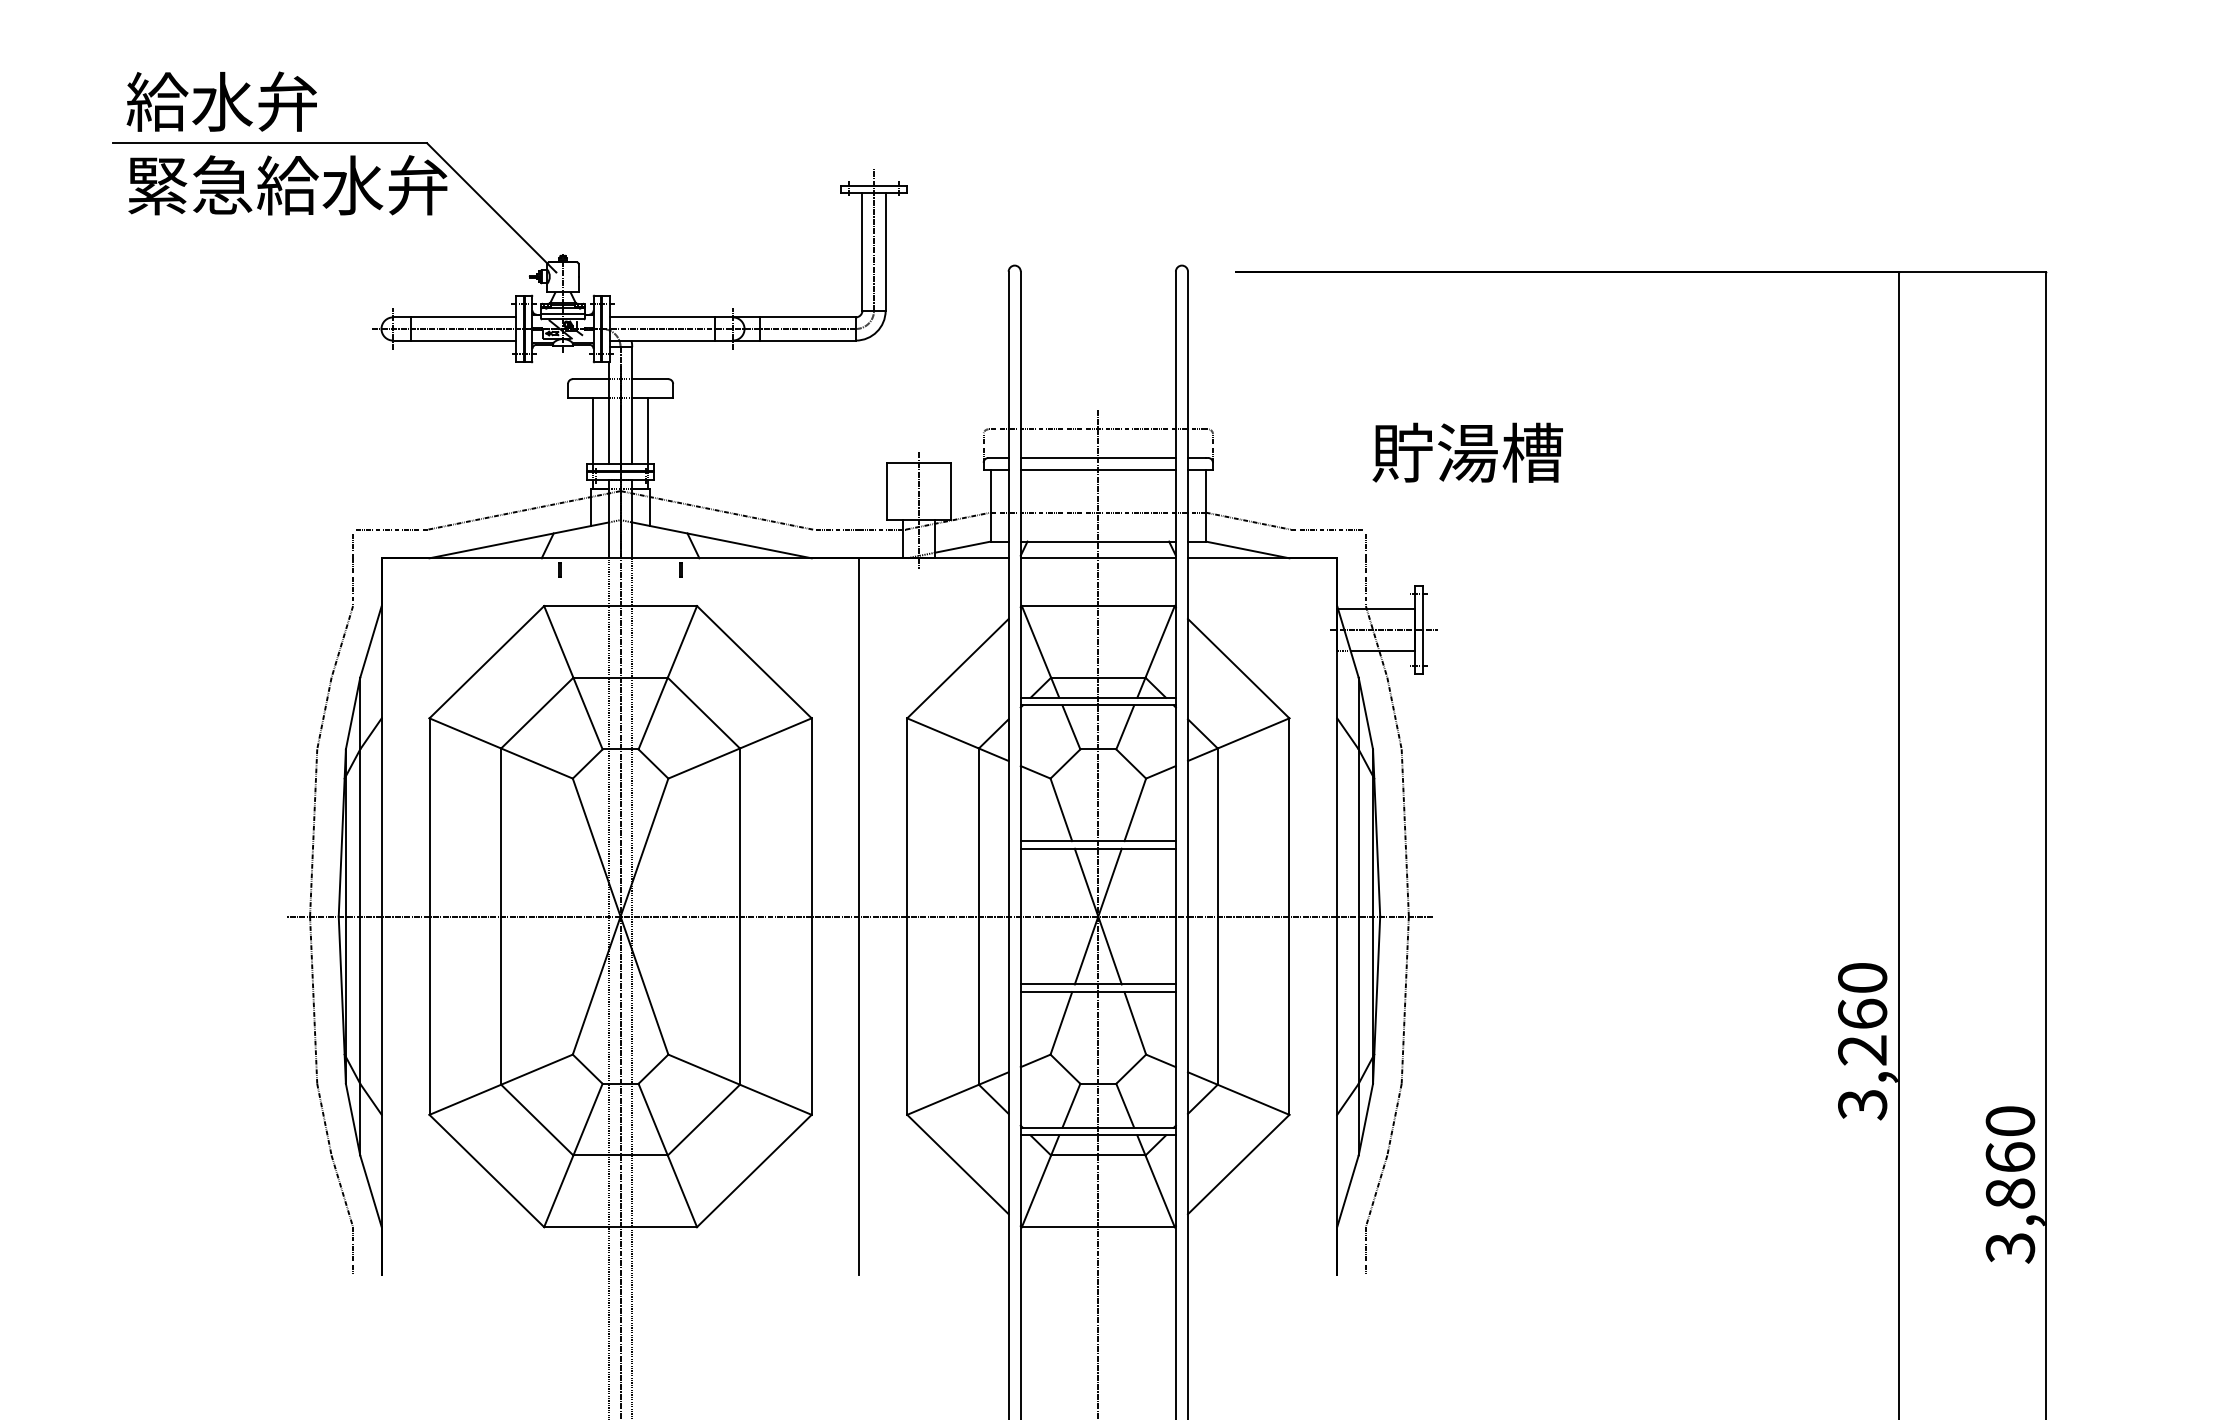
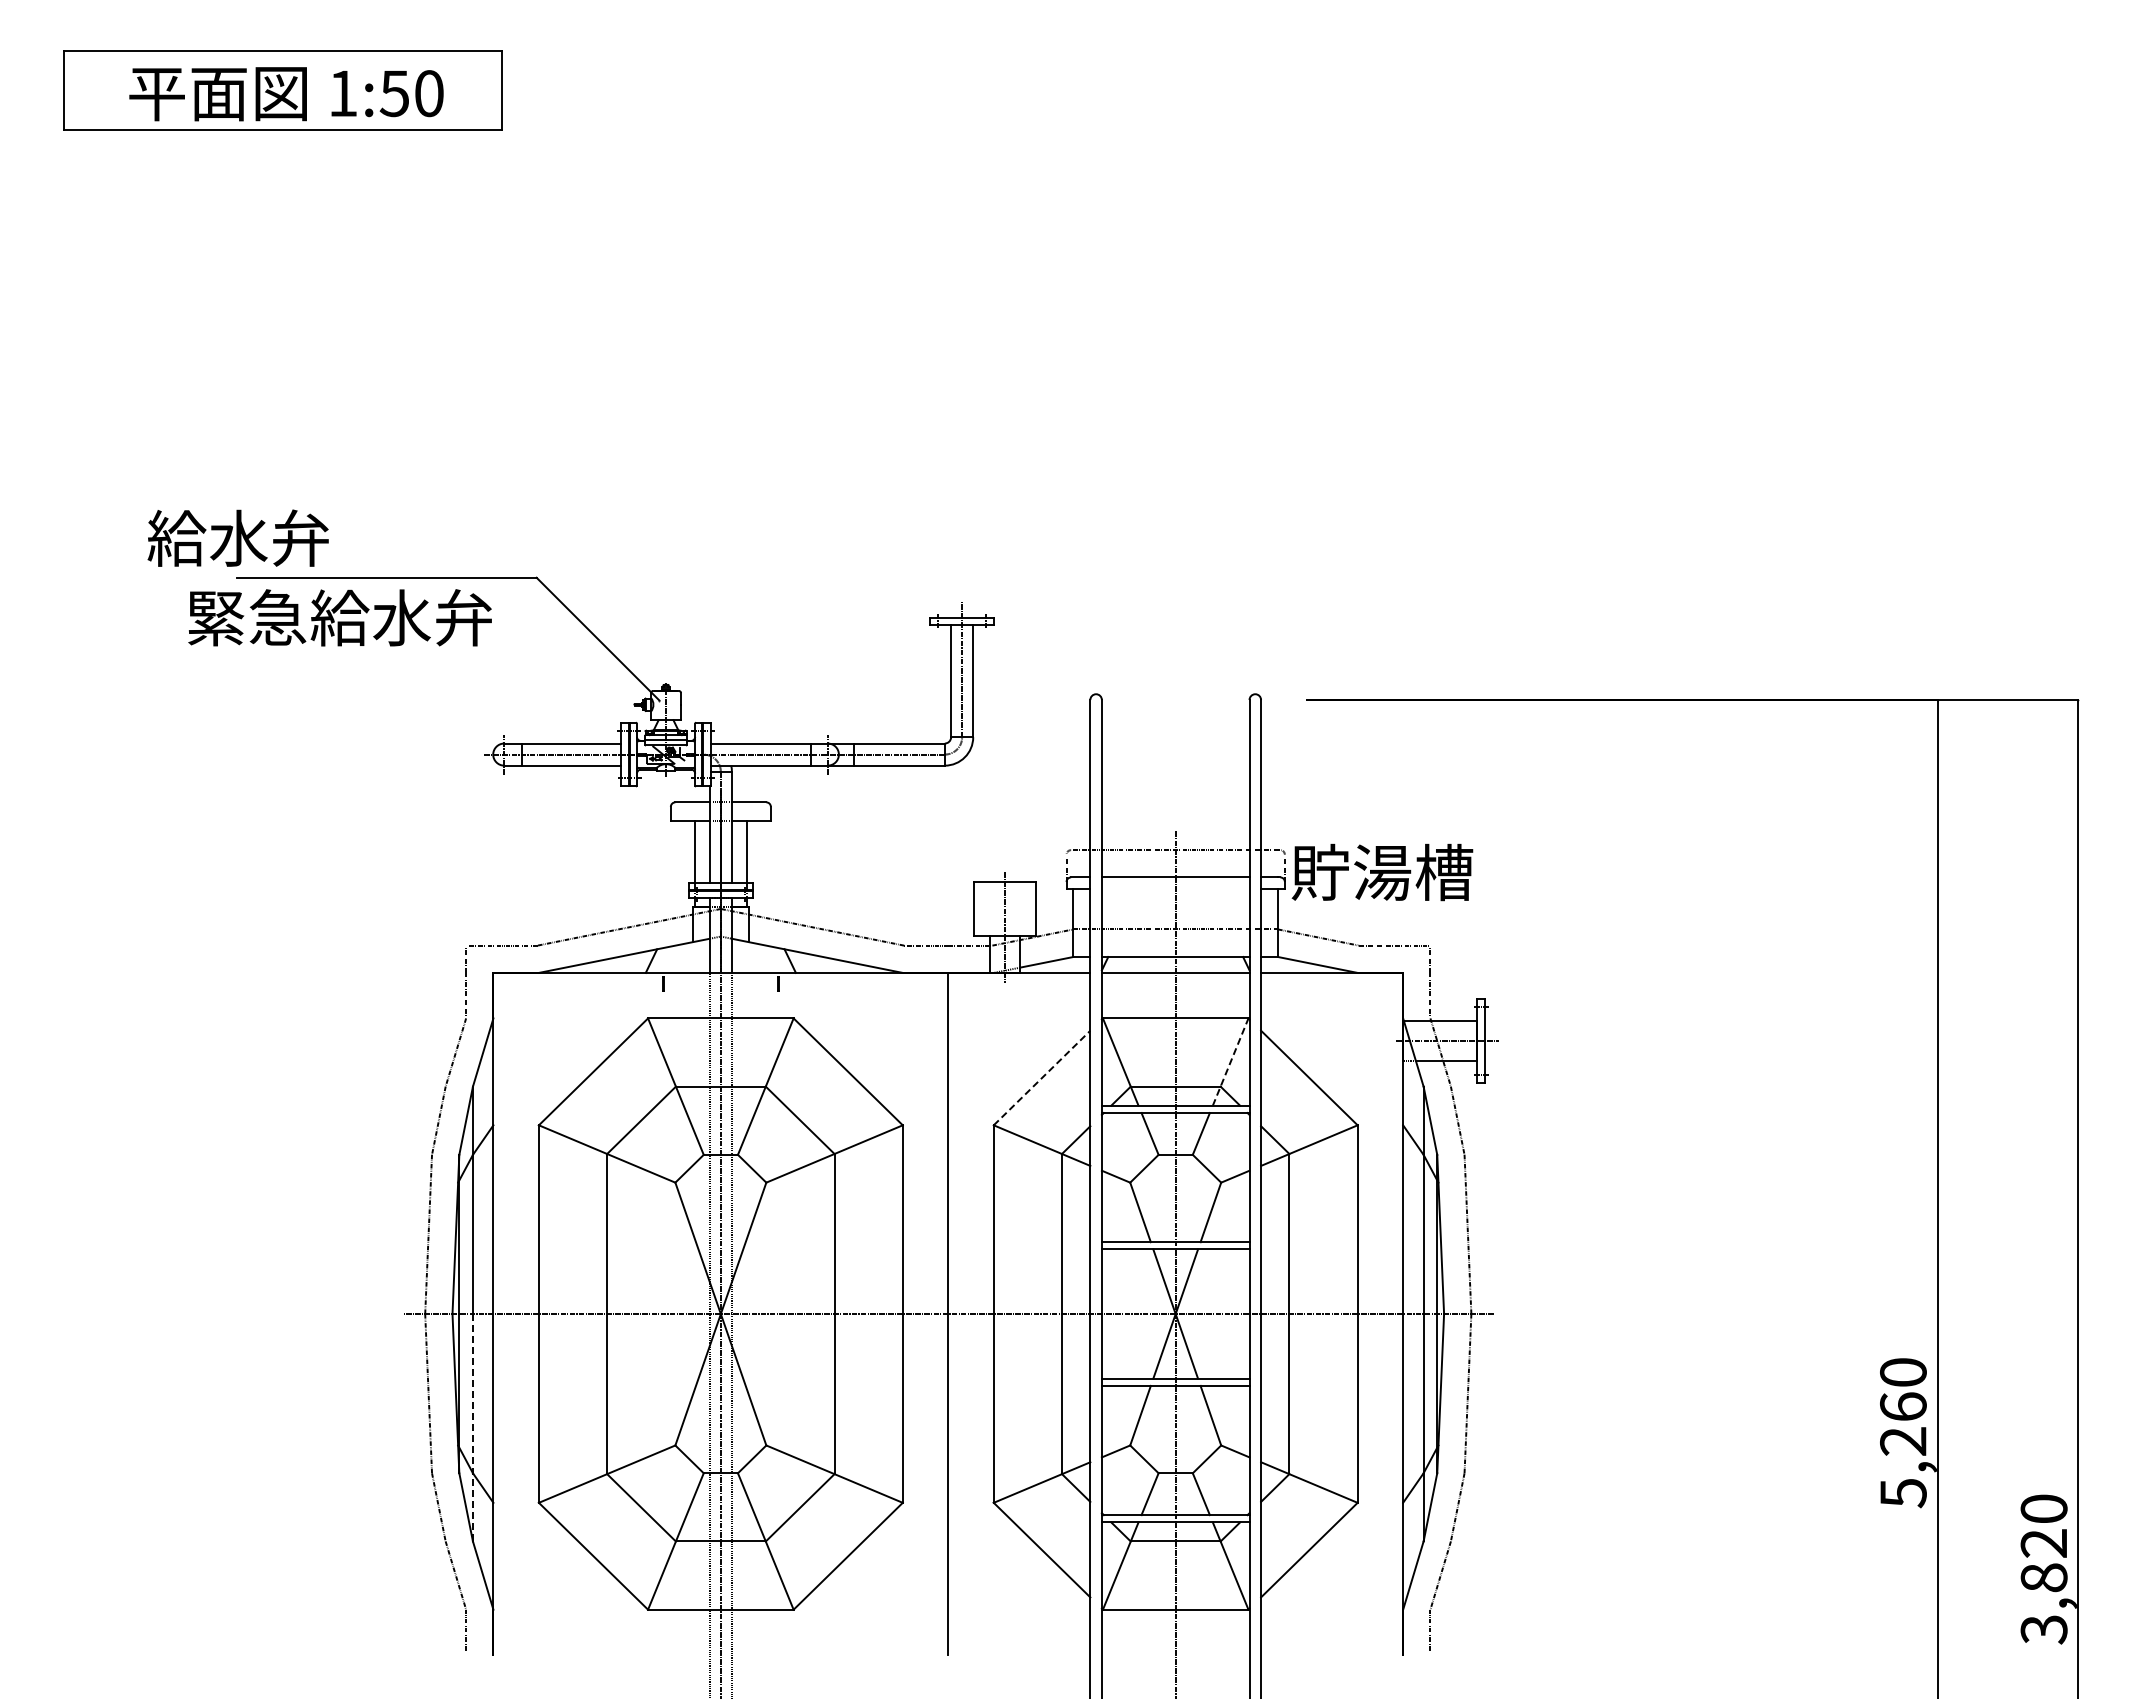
text: (221, 100) -> (237, 537), moved
text: (287, 185) -> (339, 617), moved
text: (1467, 452) -> (1382, 872), moved
line: (1098, 469) -> (1175, 888), removed
line: (1155, 651) -> (1230, 1061), solid -> dashed
line: (958, 669) -> (1042, 1078), solid -> dashed
line: (359, 1035) -> (472, 1427), solid -> dashed
text: (1862, 1105) -> (1903, 1493), 3,260 -> 5,260
text: (2009, 1156) -> (2043, 1542), 3,860 -> 3,820

